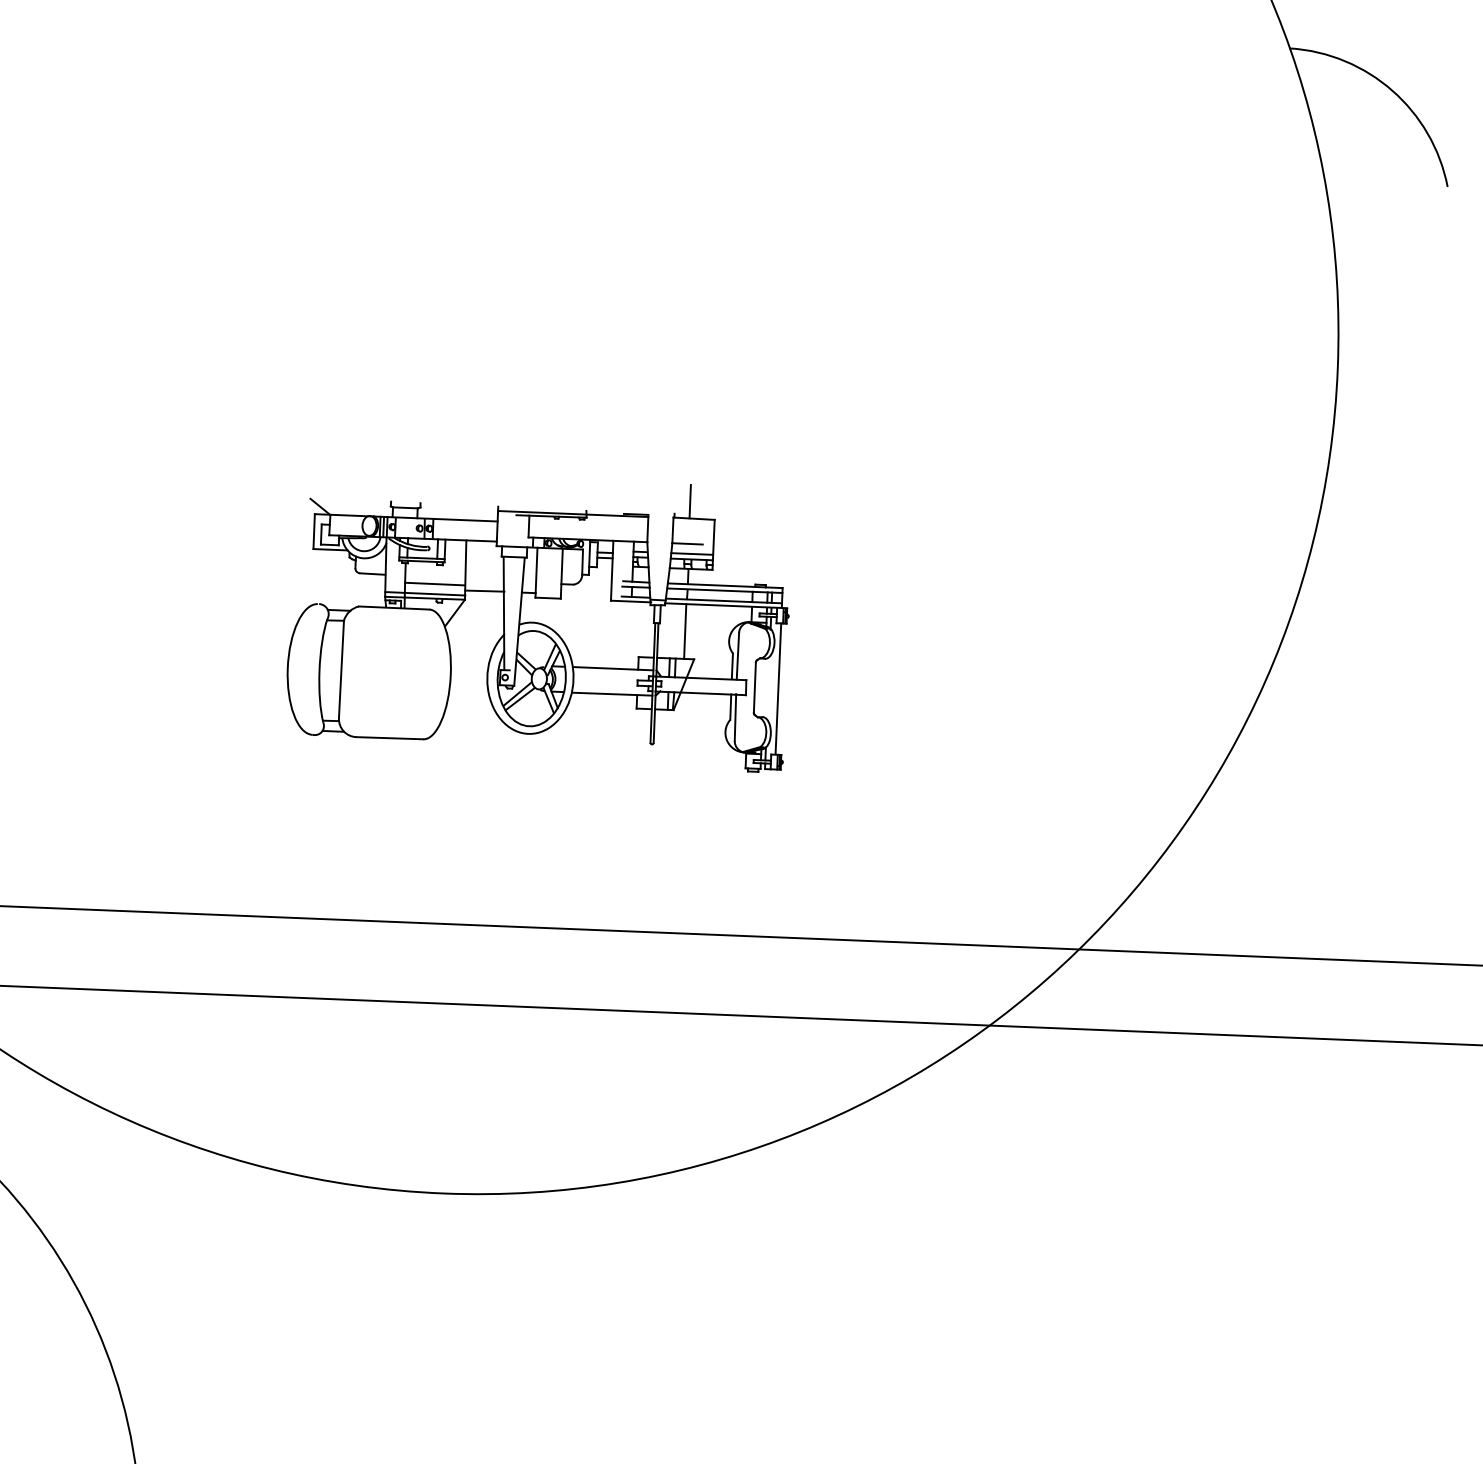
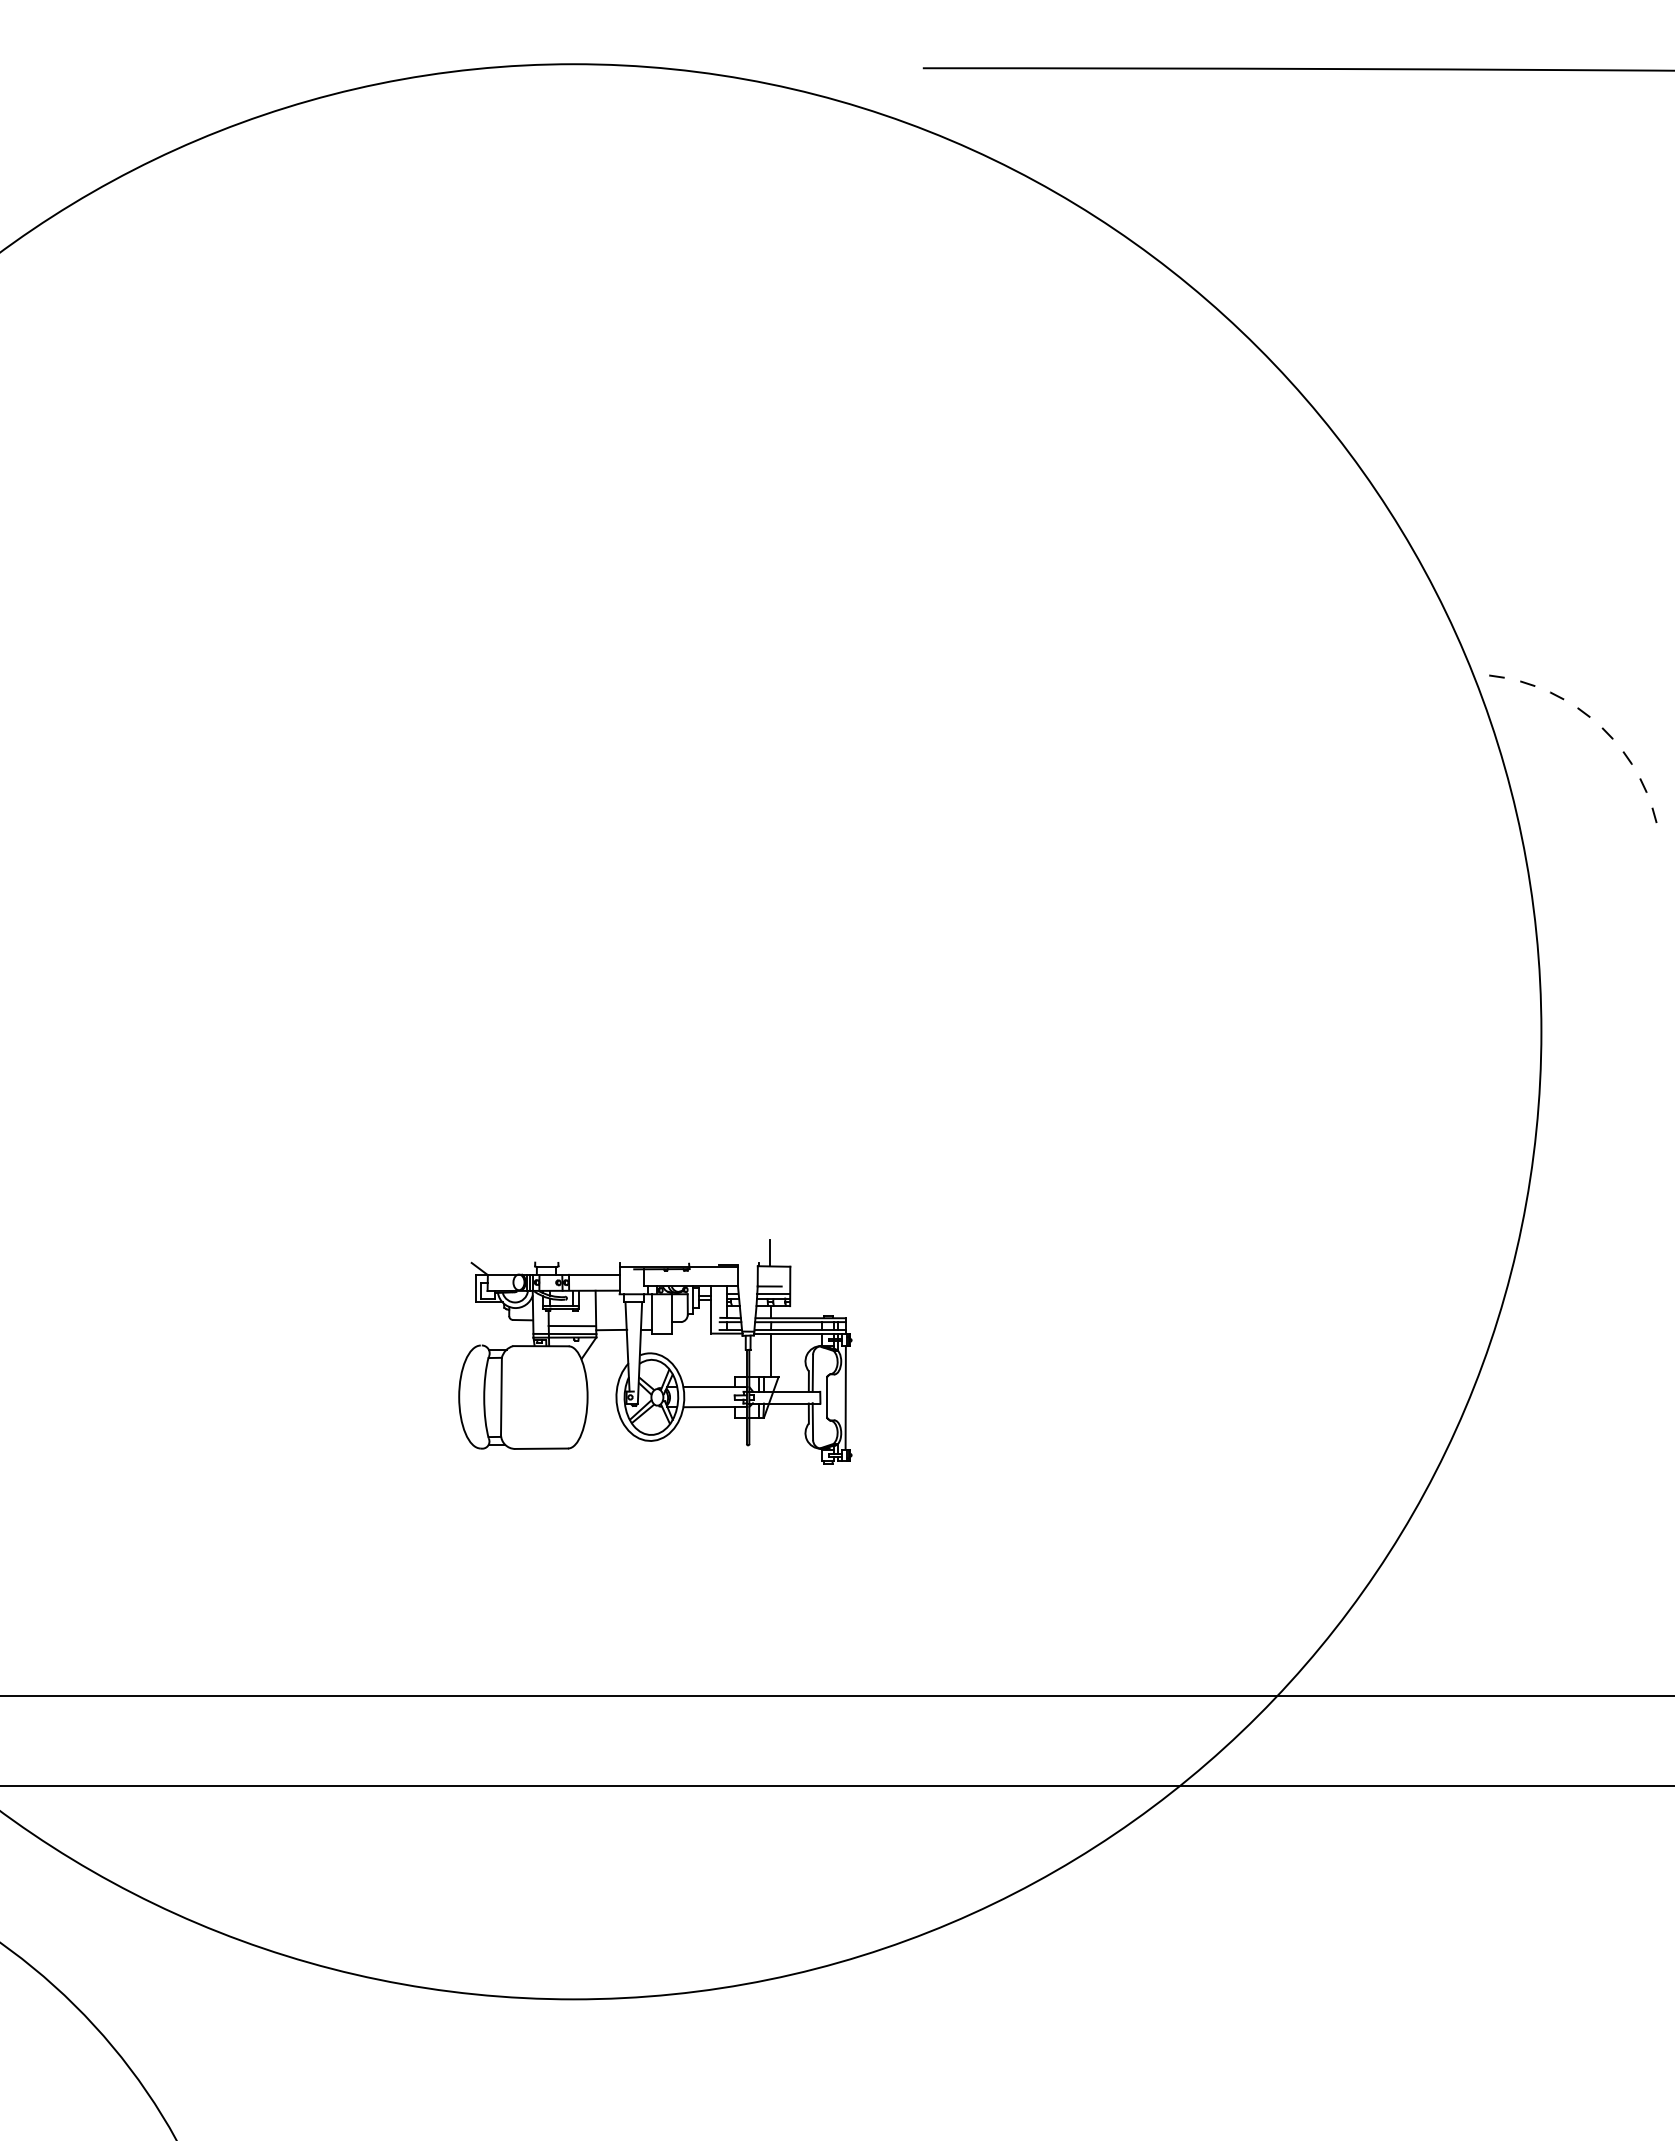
arc: (1392, 90) -> (1590, 717), solid -> dashed
part: (539, 620) -> (655, 1351), size x0.7

